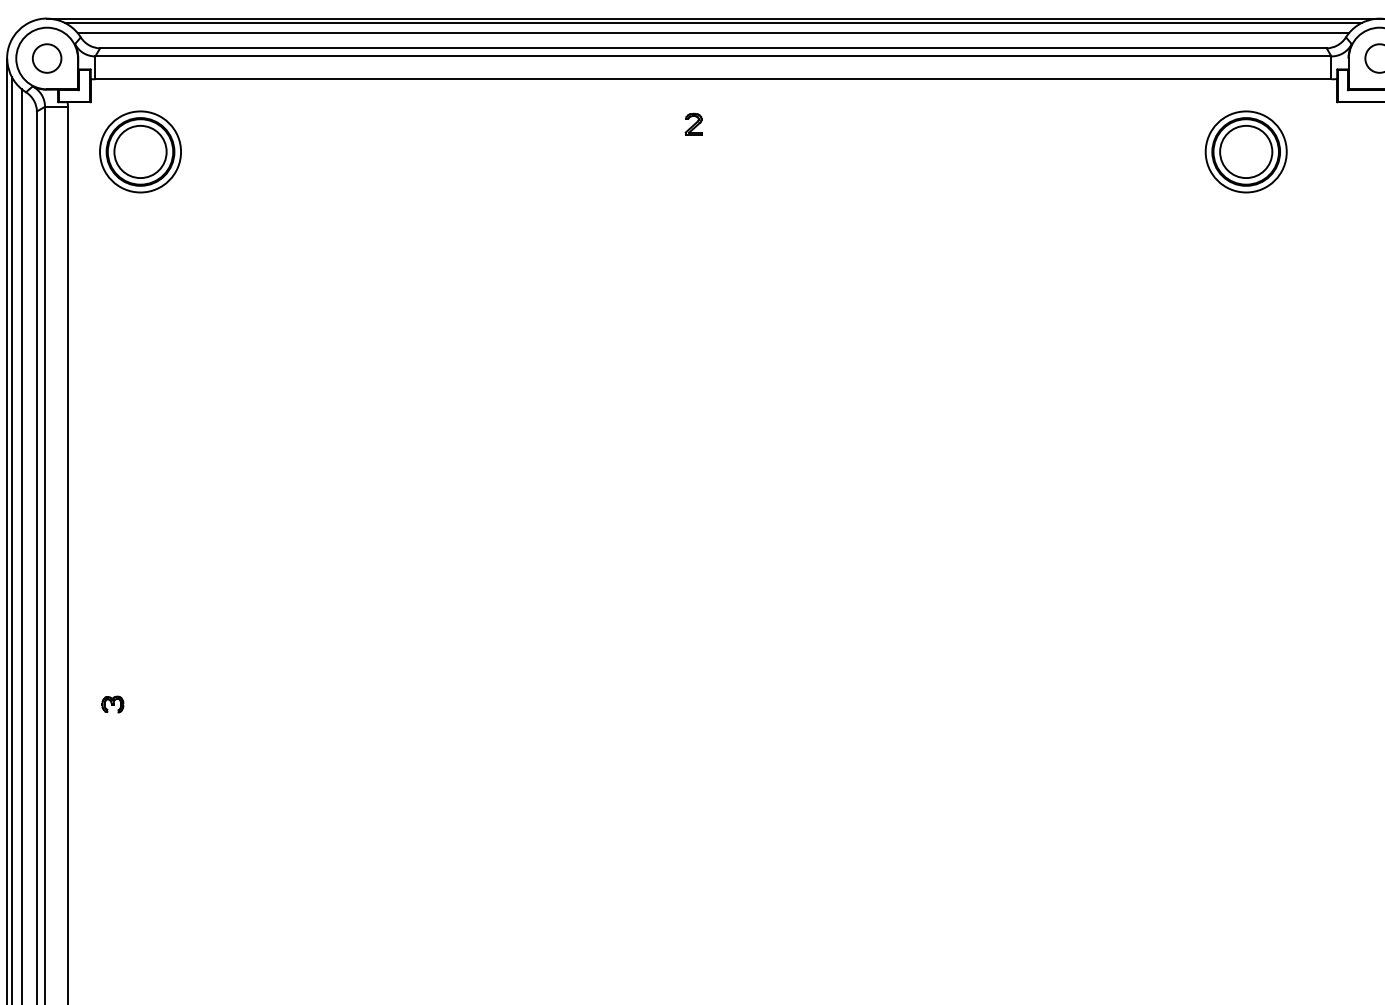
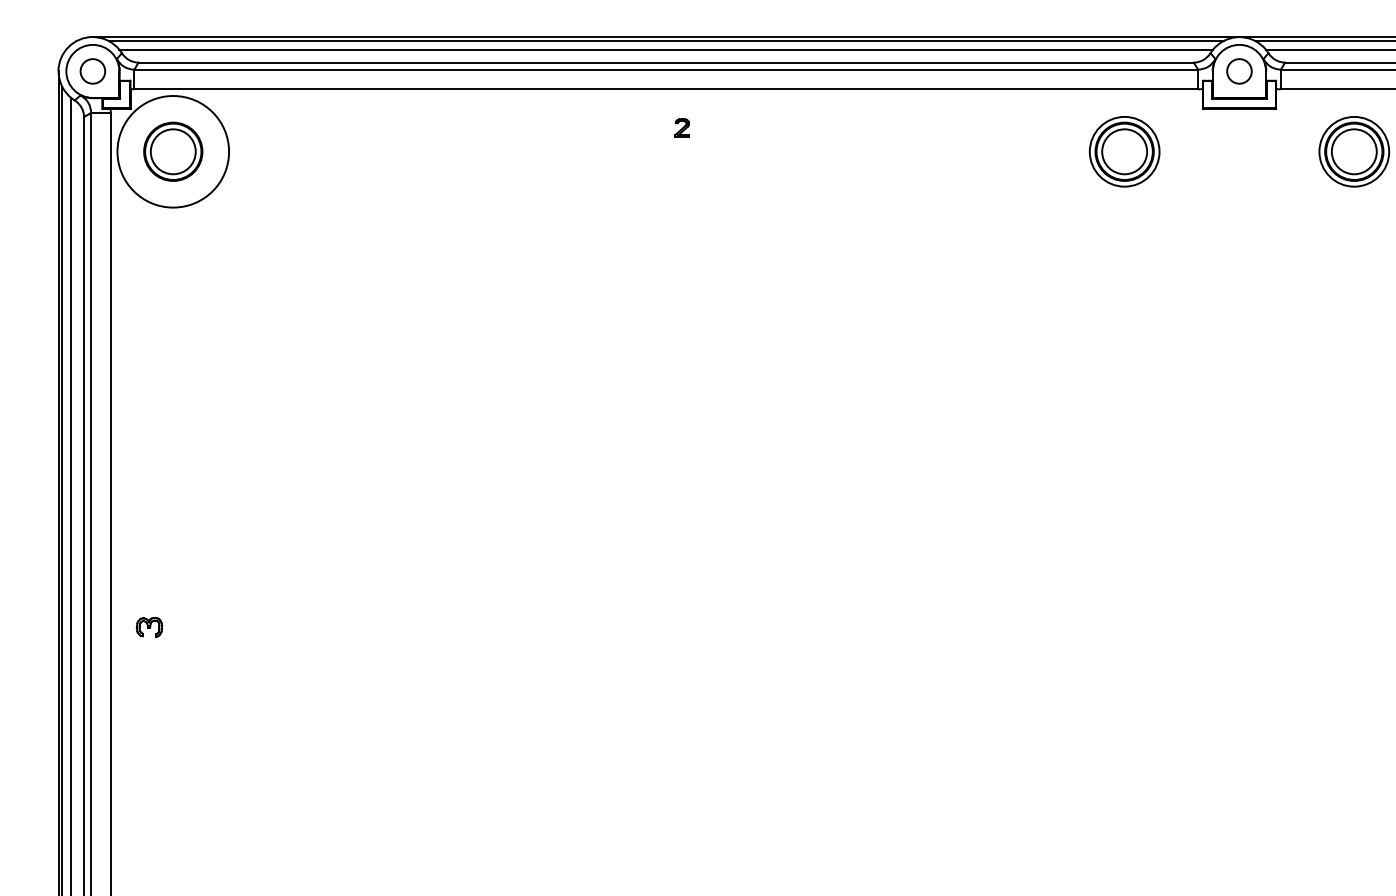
part: (692, 123) -> (681, 127), moved
circle: (140, 151) -> (173, 151), size x1.6
part: (112, 703) -> (149, 626), size x1.4

